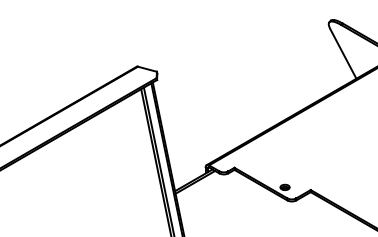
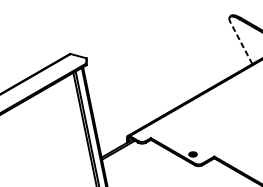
line: (343, 53) -> (241, 43), solid -> dashed

